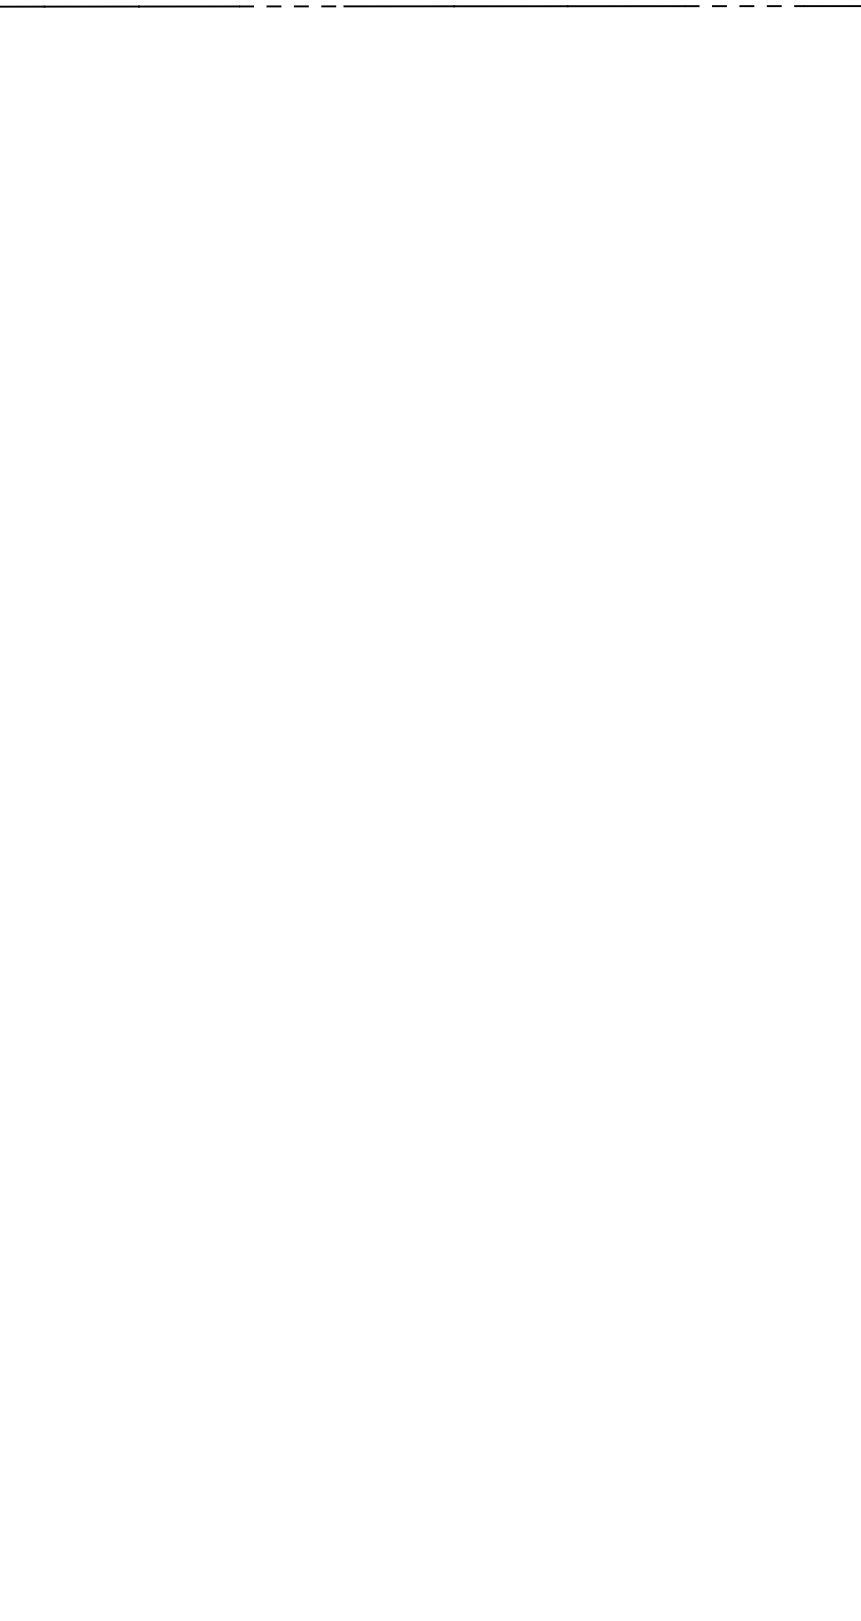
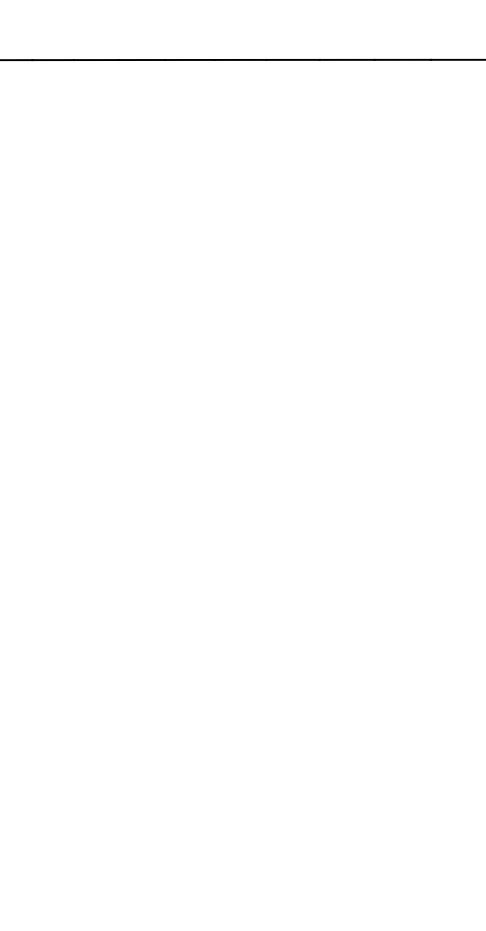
line: (292, 5) -> (190, 59), dashed -> solid
line: (746, 5) -> (403, 59), dashed -> solid

